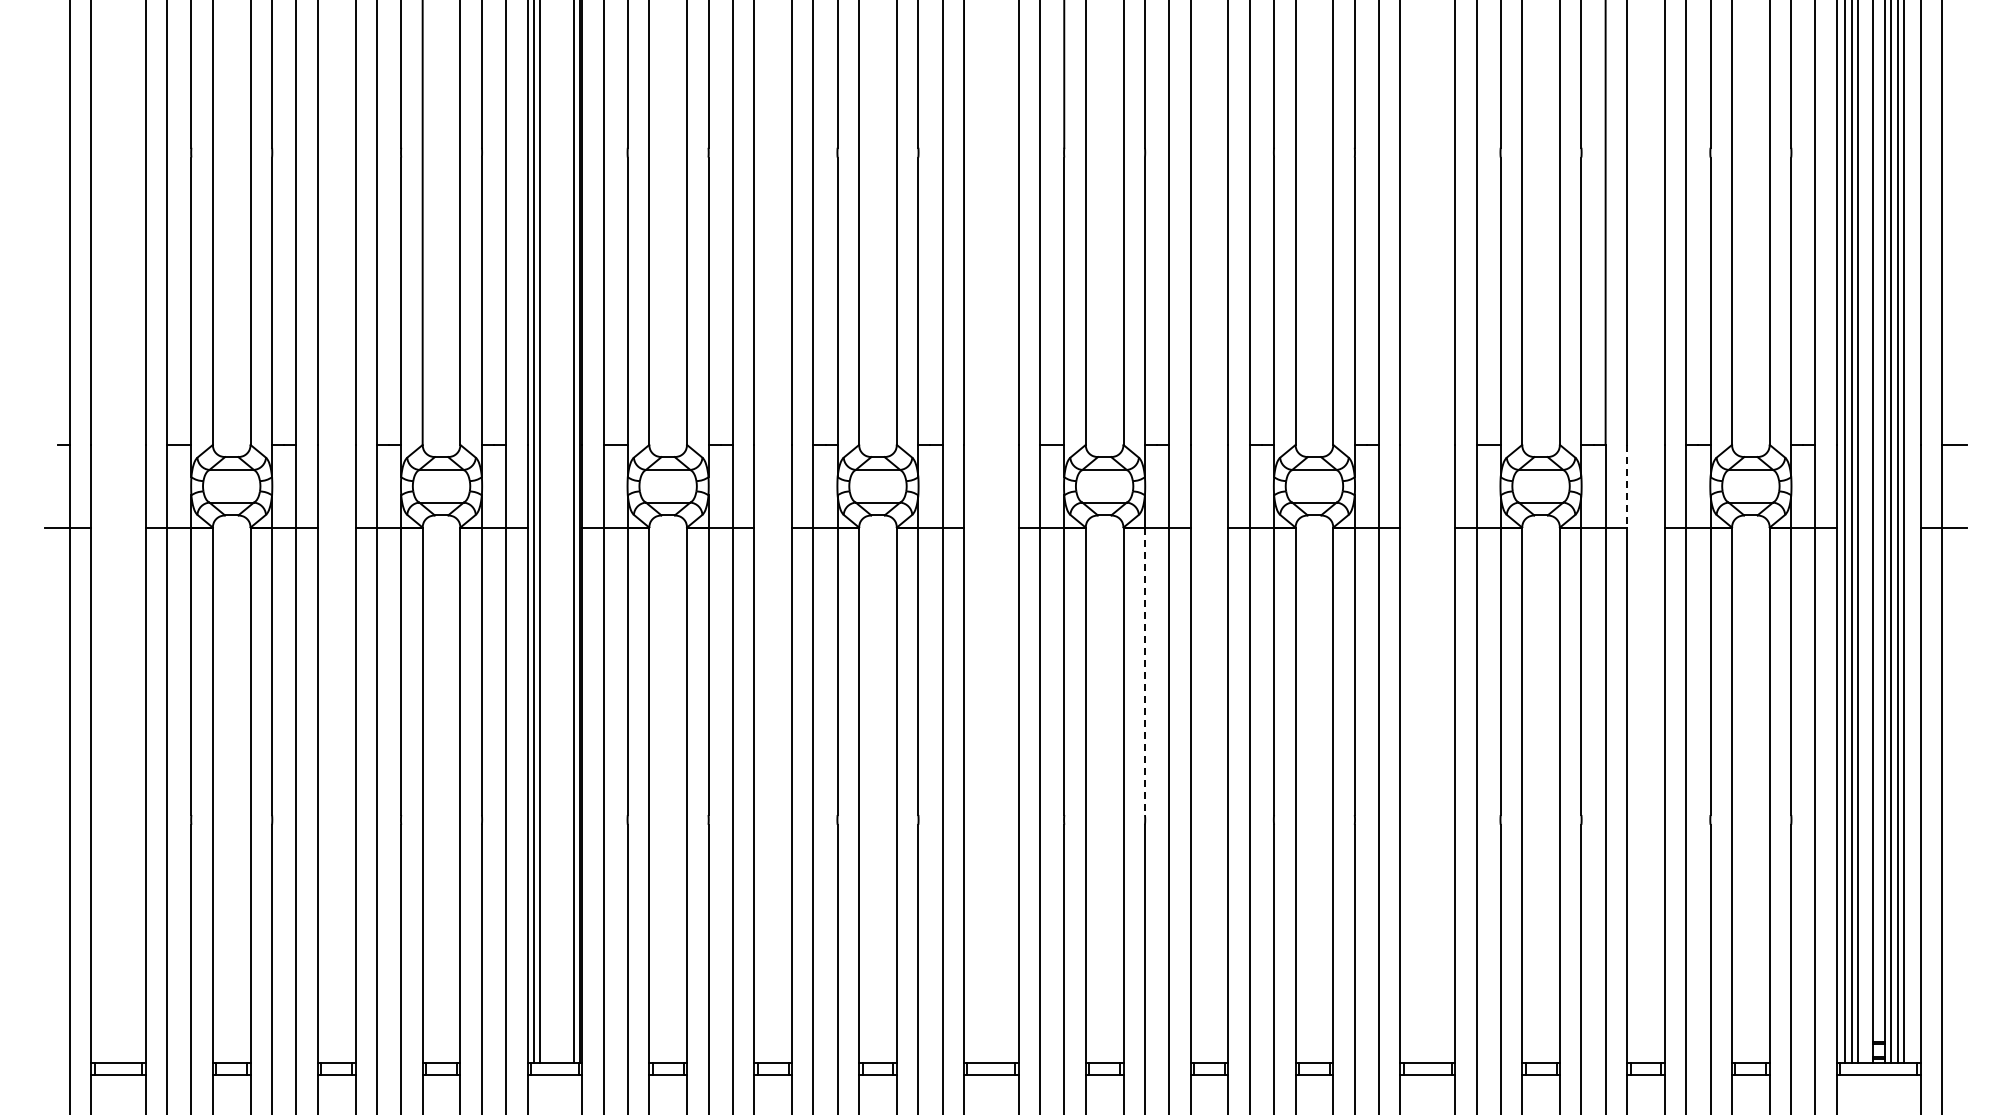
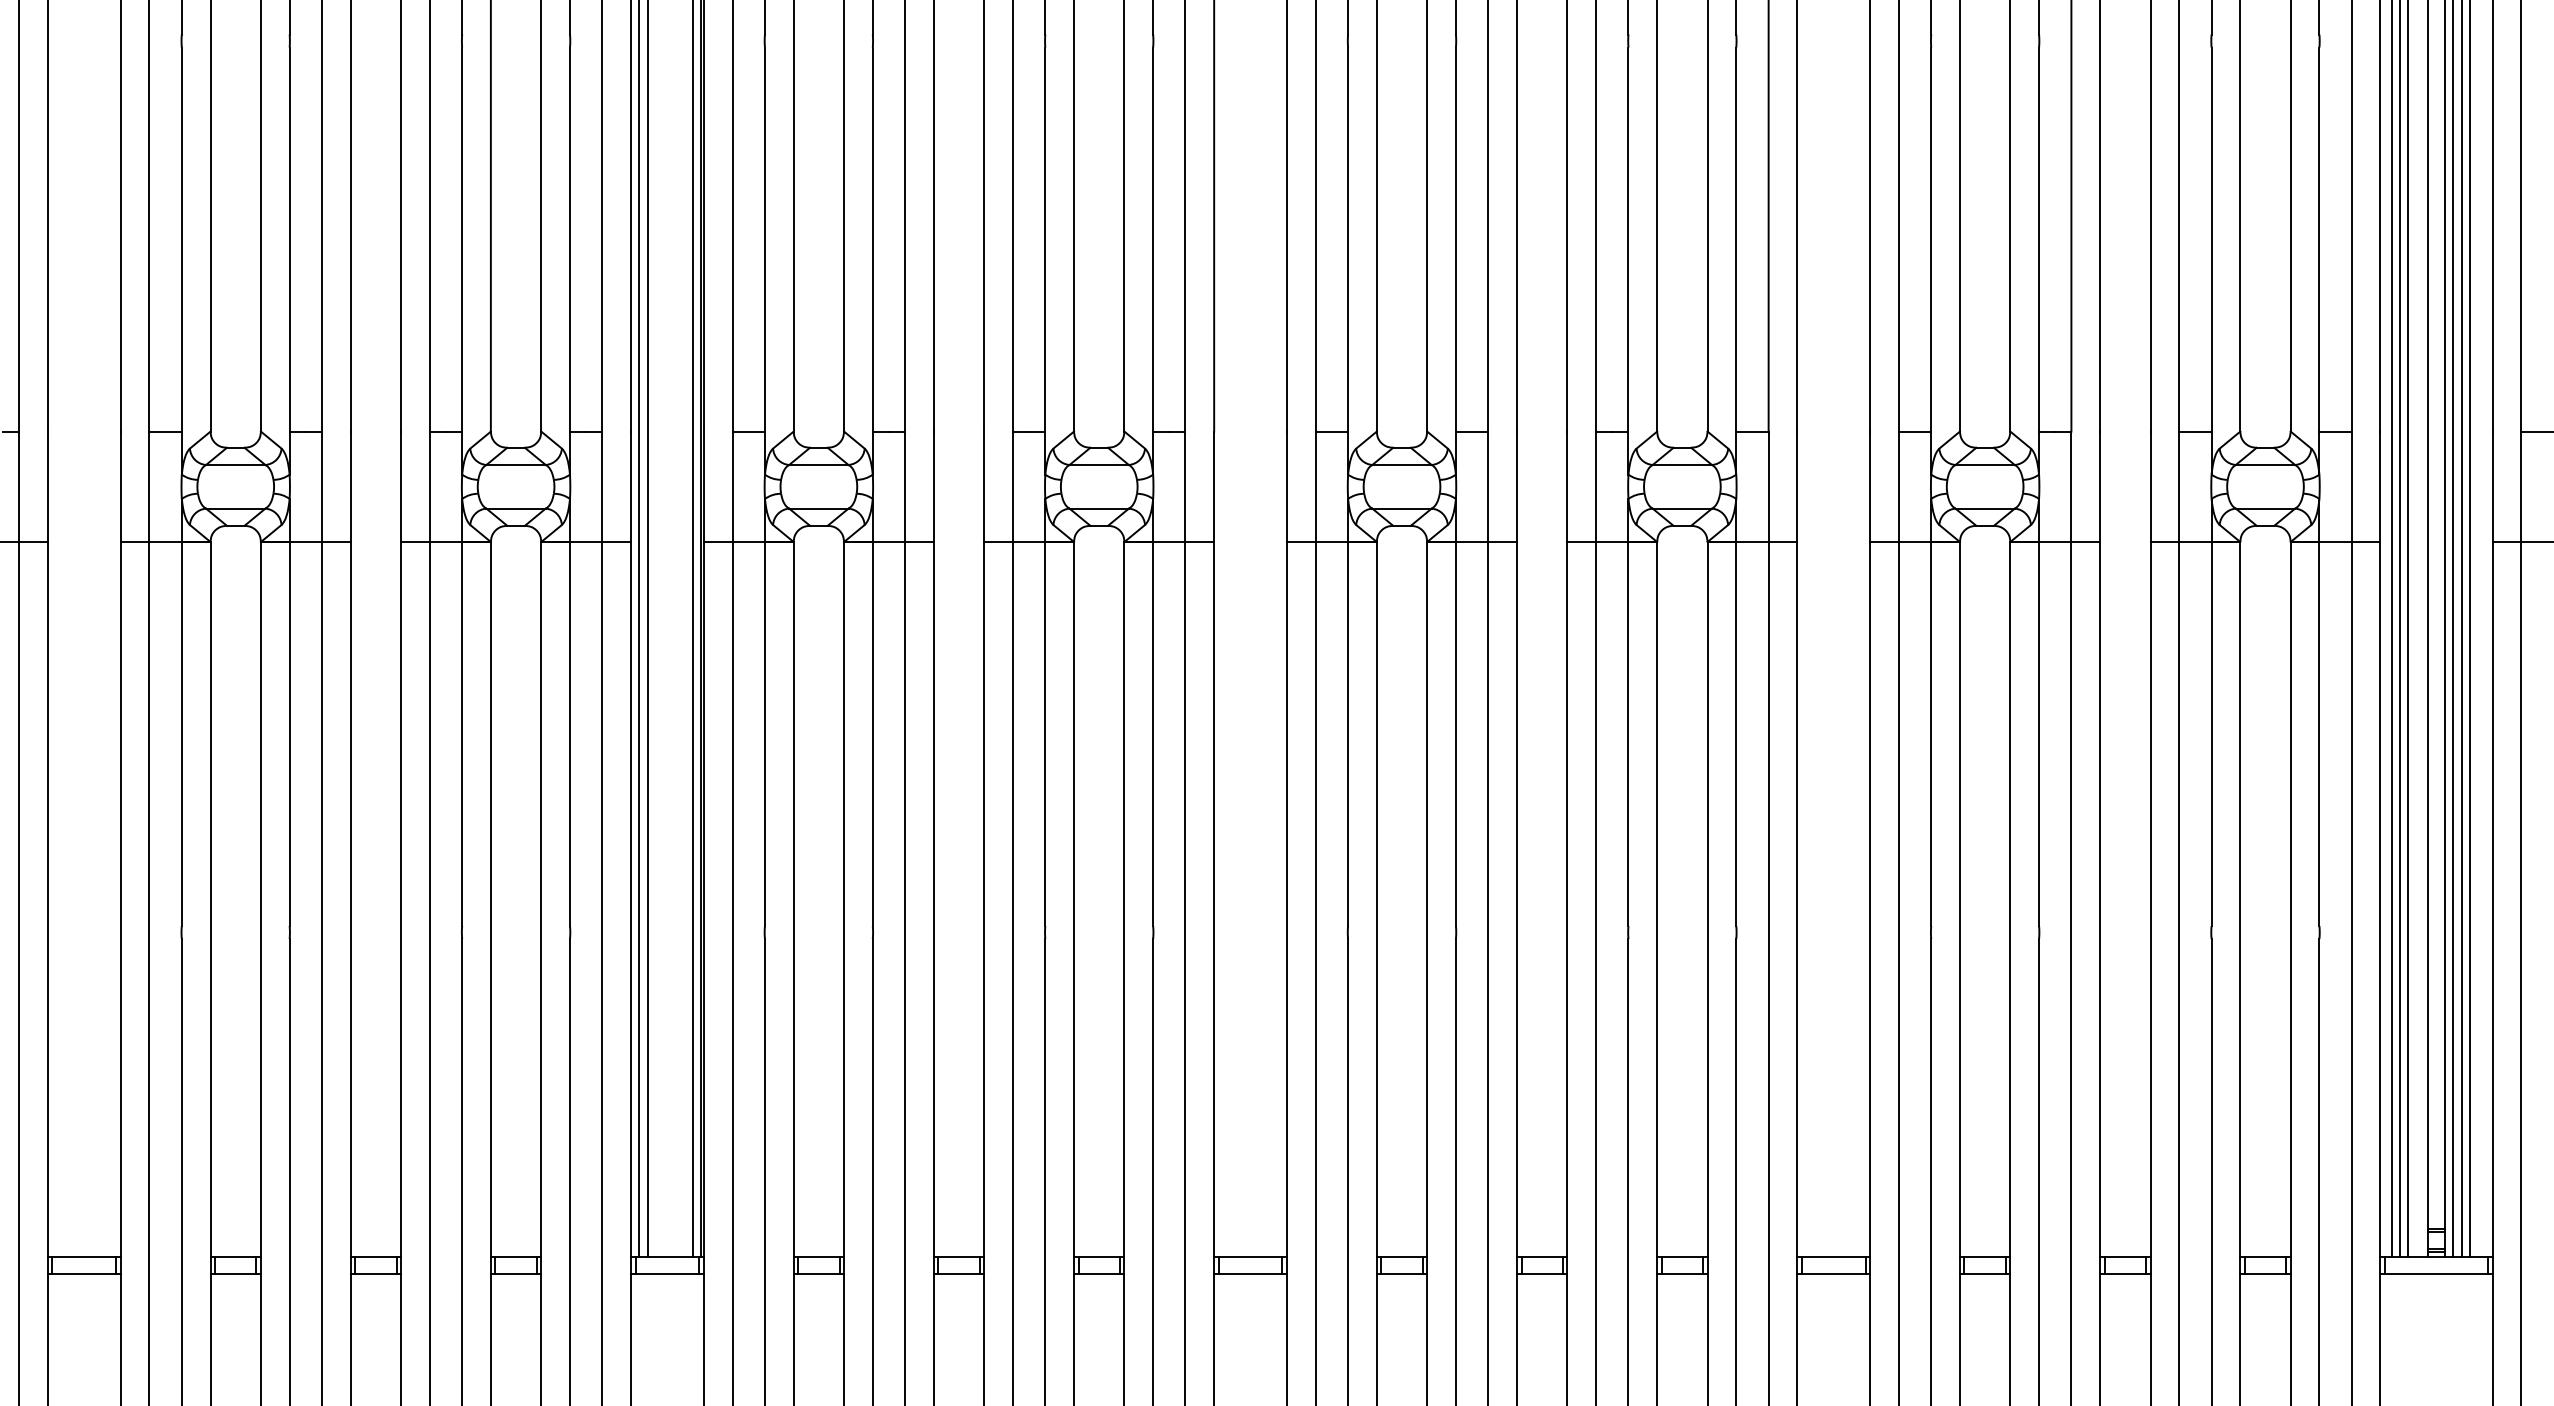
line: (1627, 486) -> (2100, 487), dashed -> solid
line: (1144, 671) -> (1455, 734), dashed -> solid

